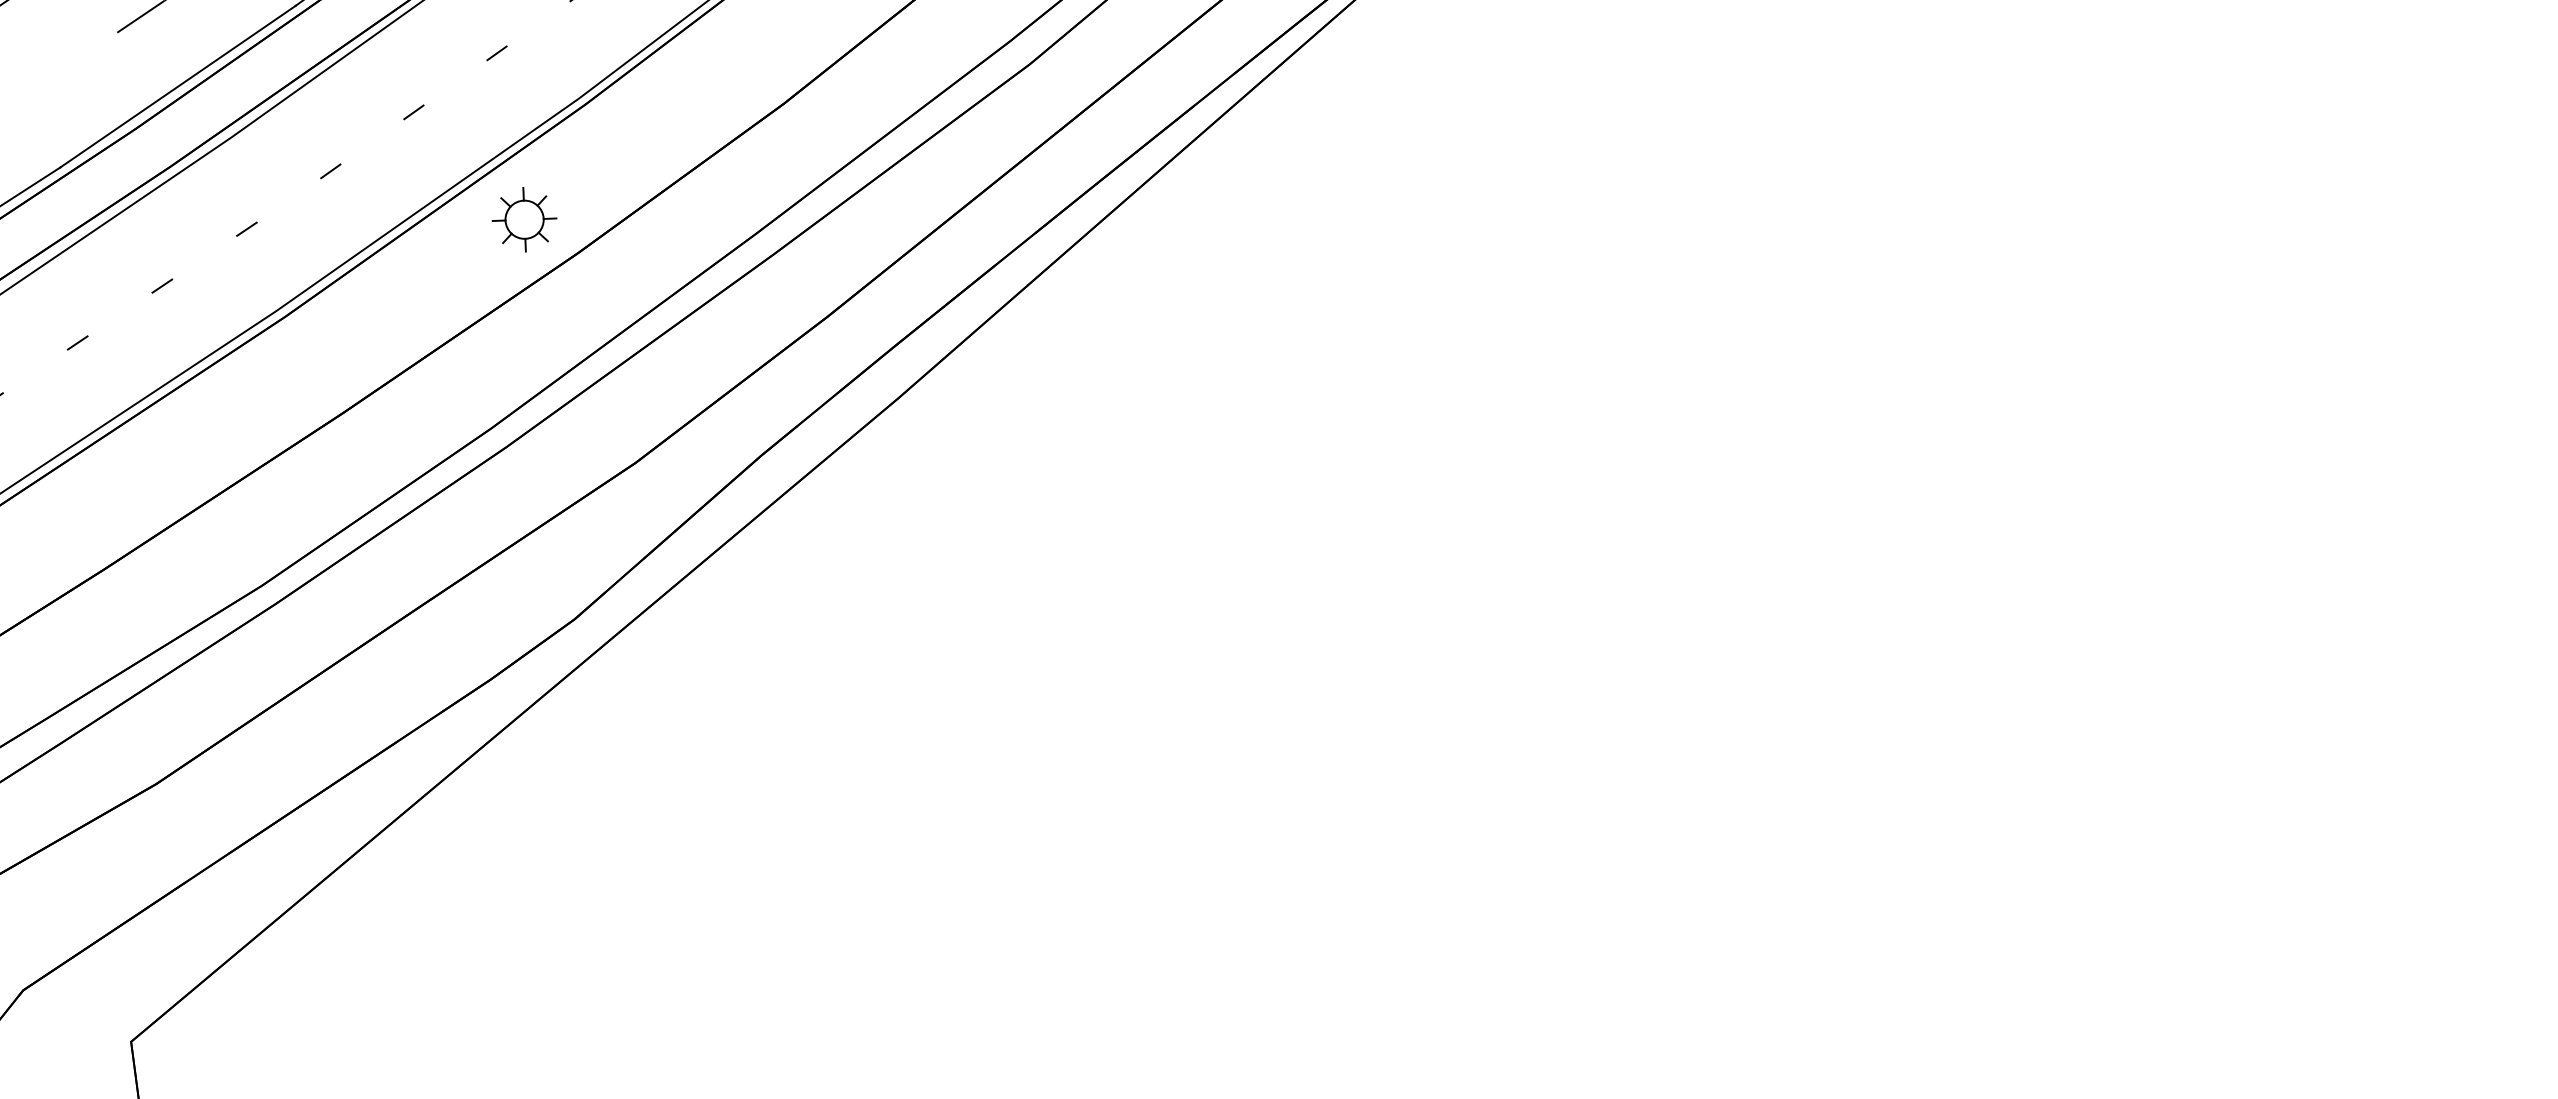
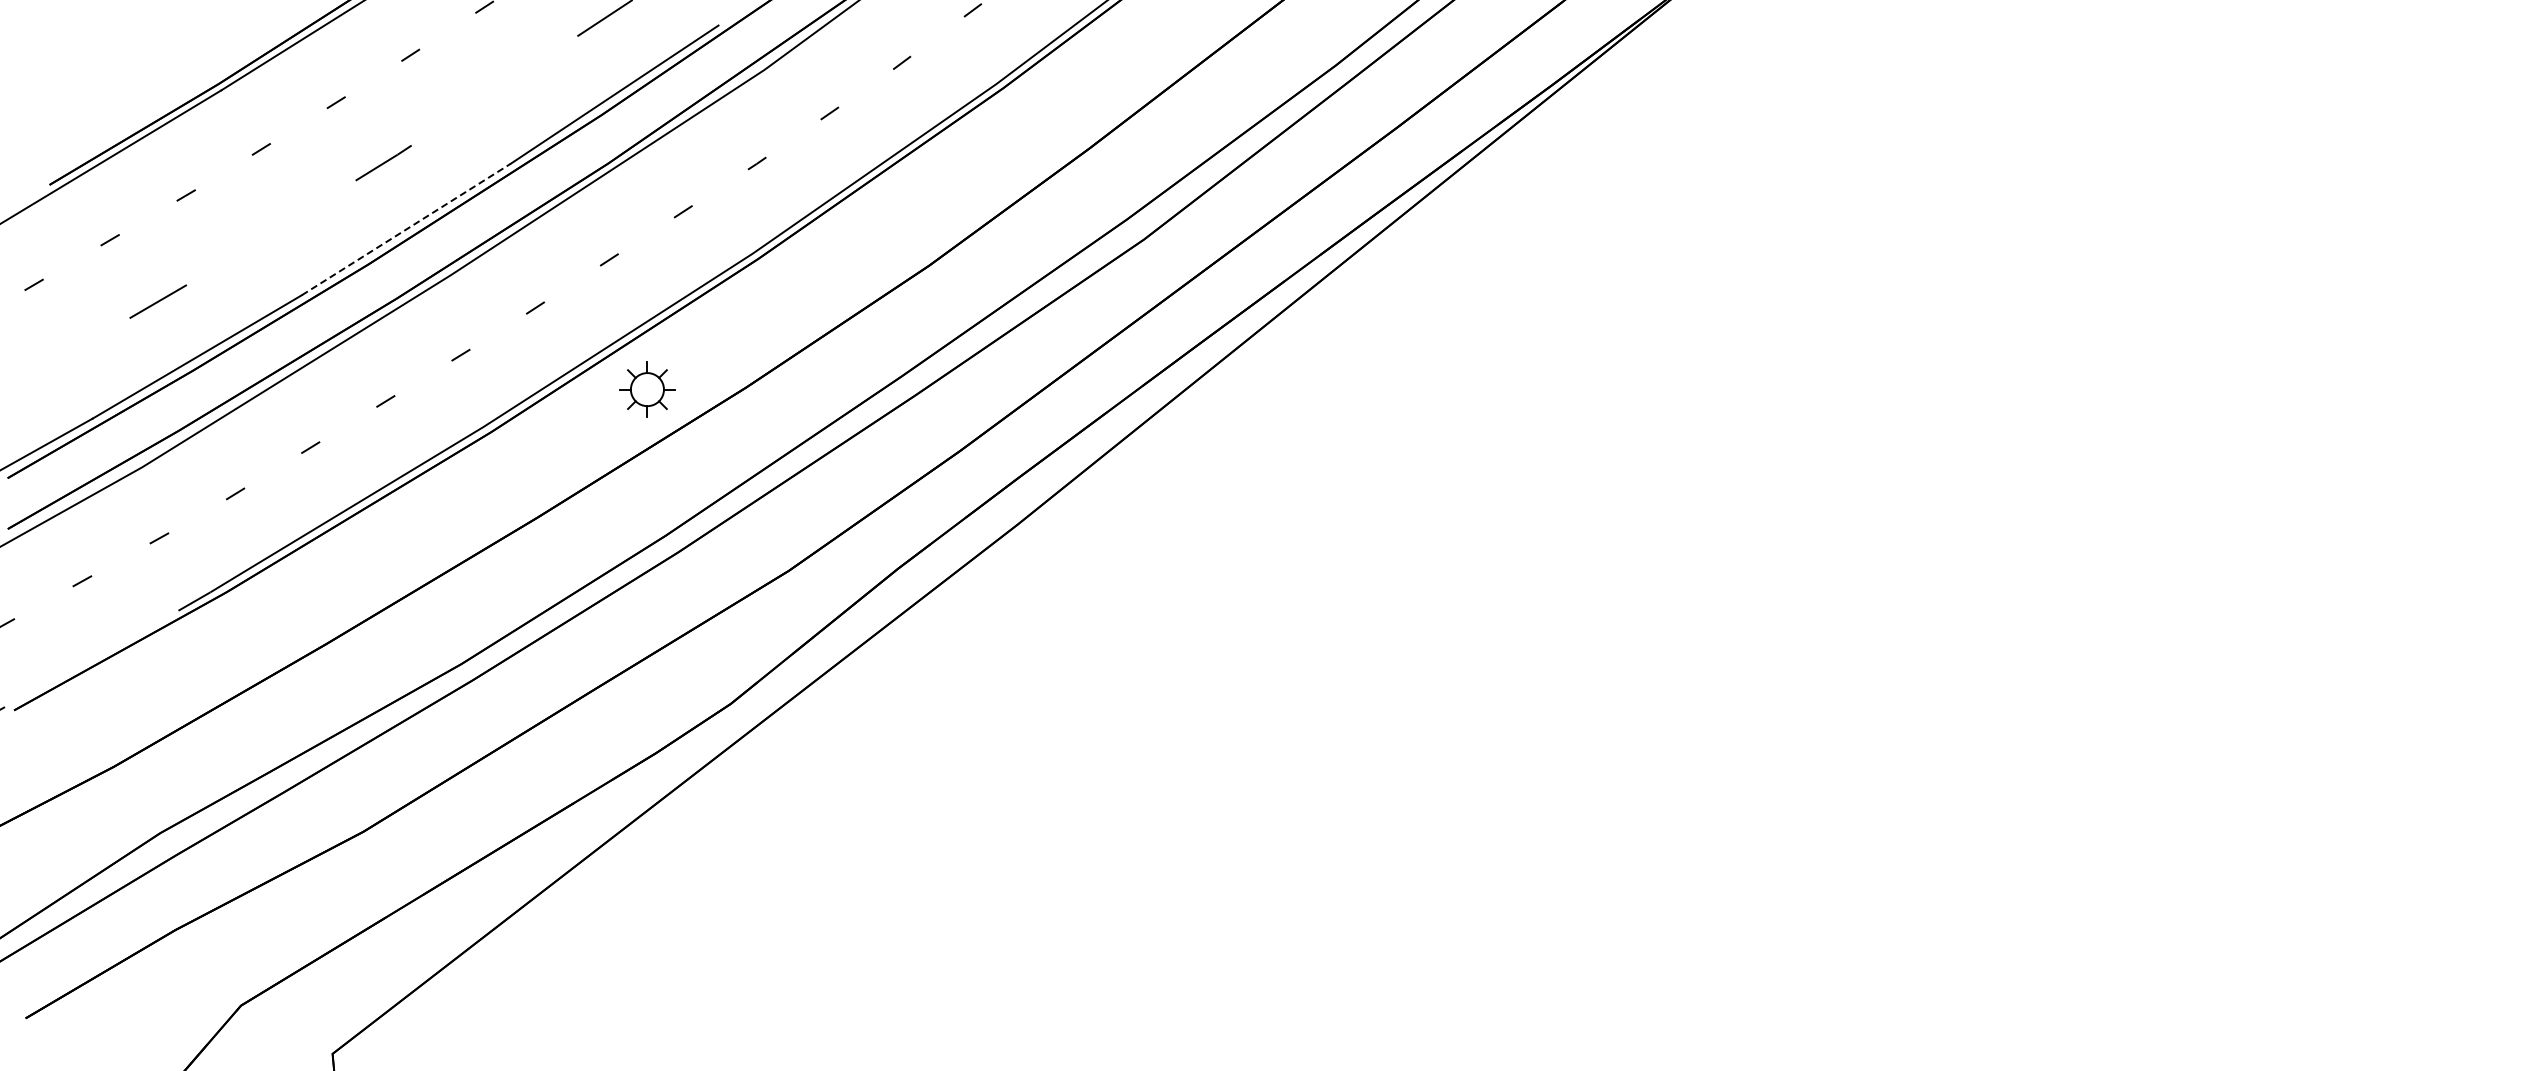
line: (178, 86) -> (406, 229), solid -> dashed
part: (524, 219) -> (647, 389), moved

